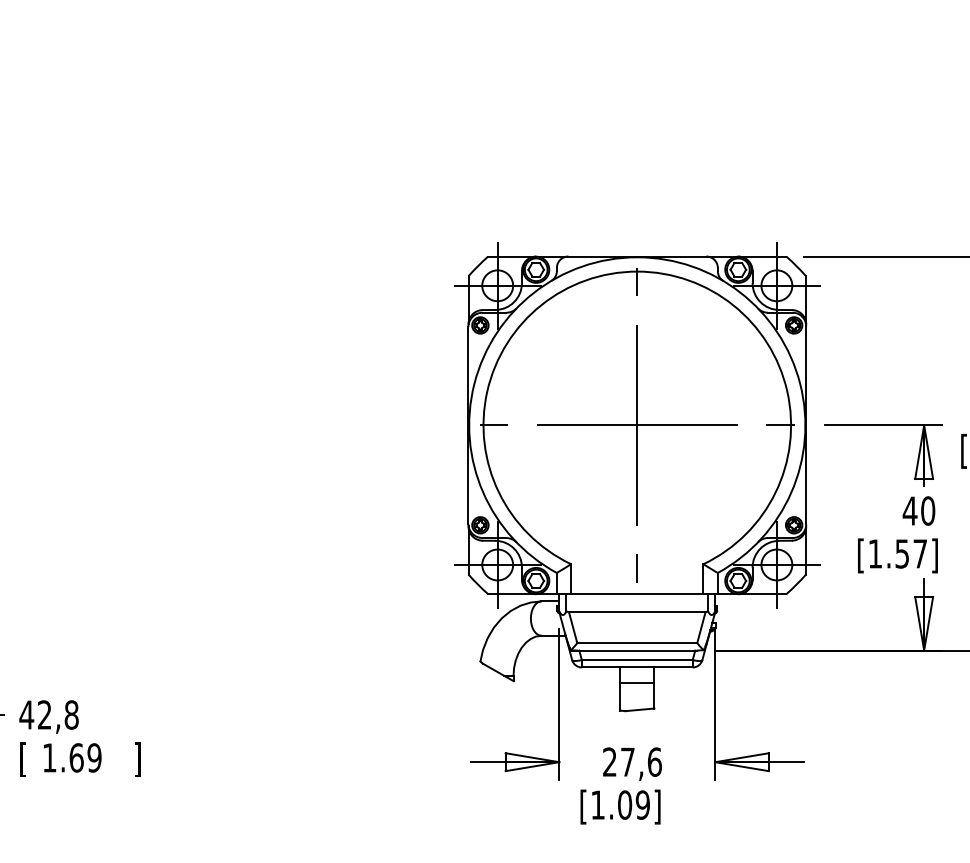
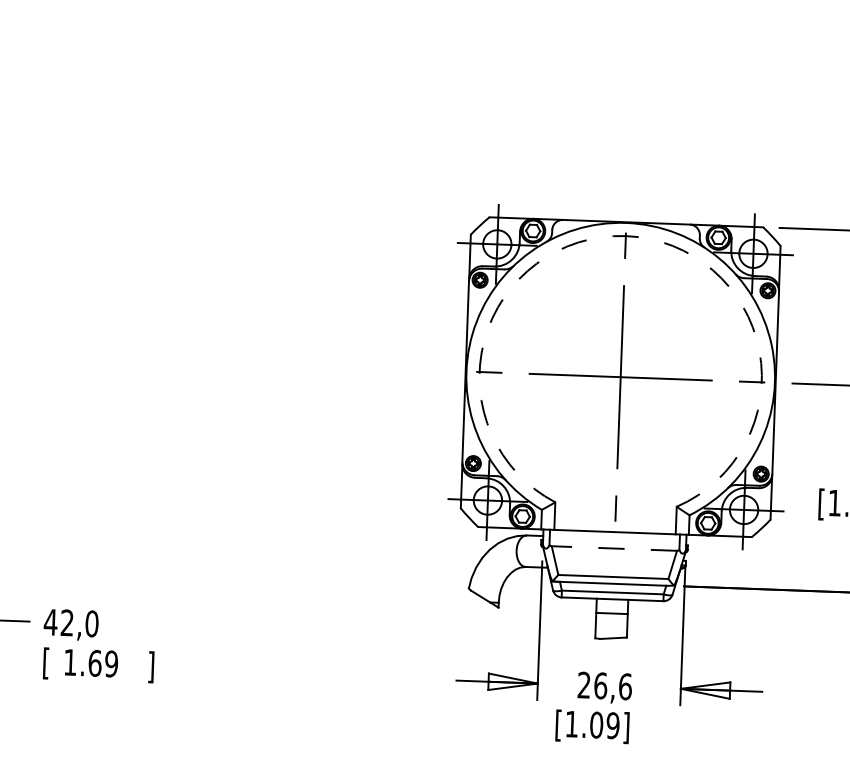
arc: (637, 271) -> (626, 236), solid -> dashed
line: (636, 612) -> (613, 548), solid -> dashed
text: (71, 715) -> (91, 624), 42,8 -> 42,0
text: (628, 761) -> (601, 685), 27,6 -> 26,6

